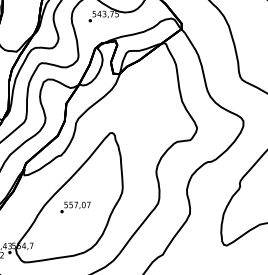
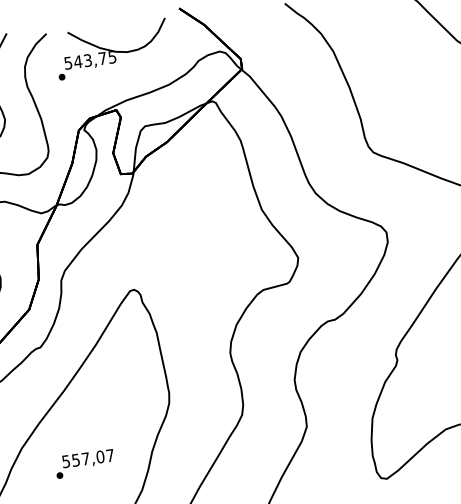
text: (75, 207) -> (85, 464), moved

